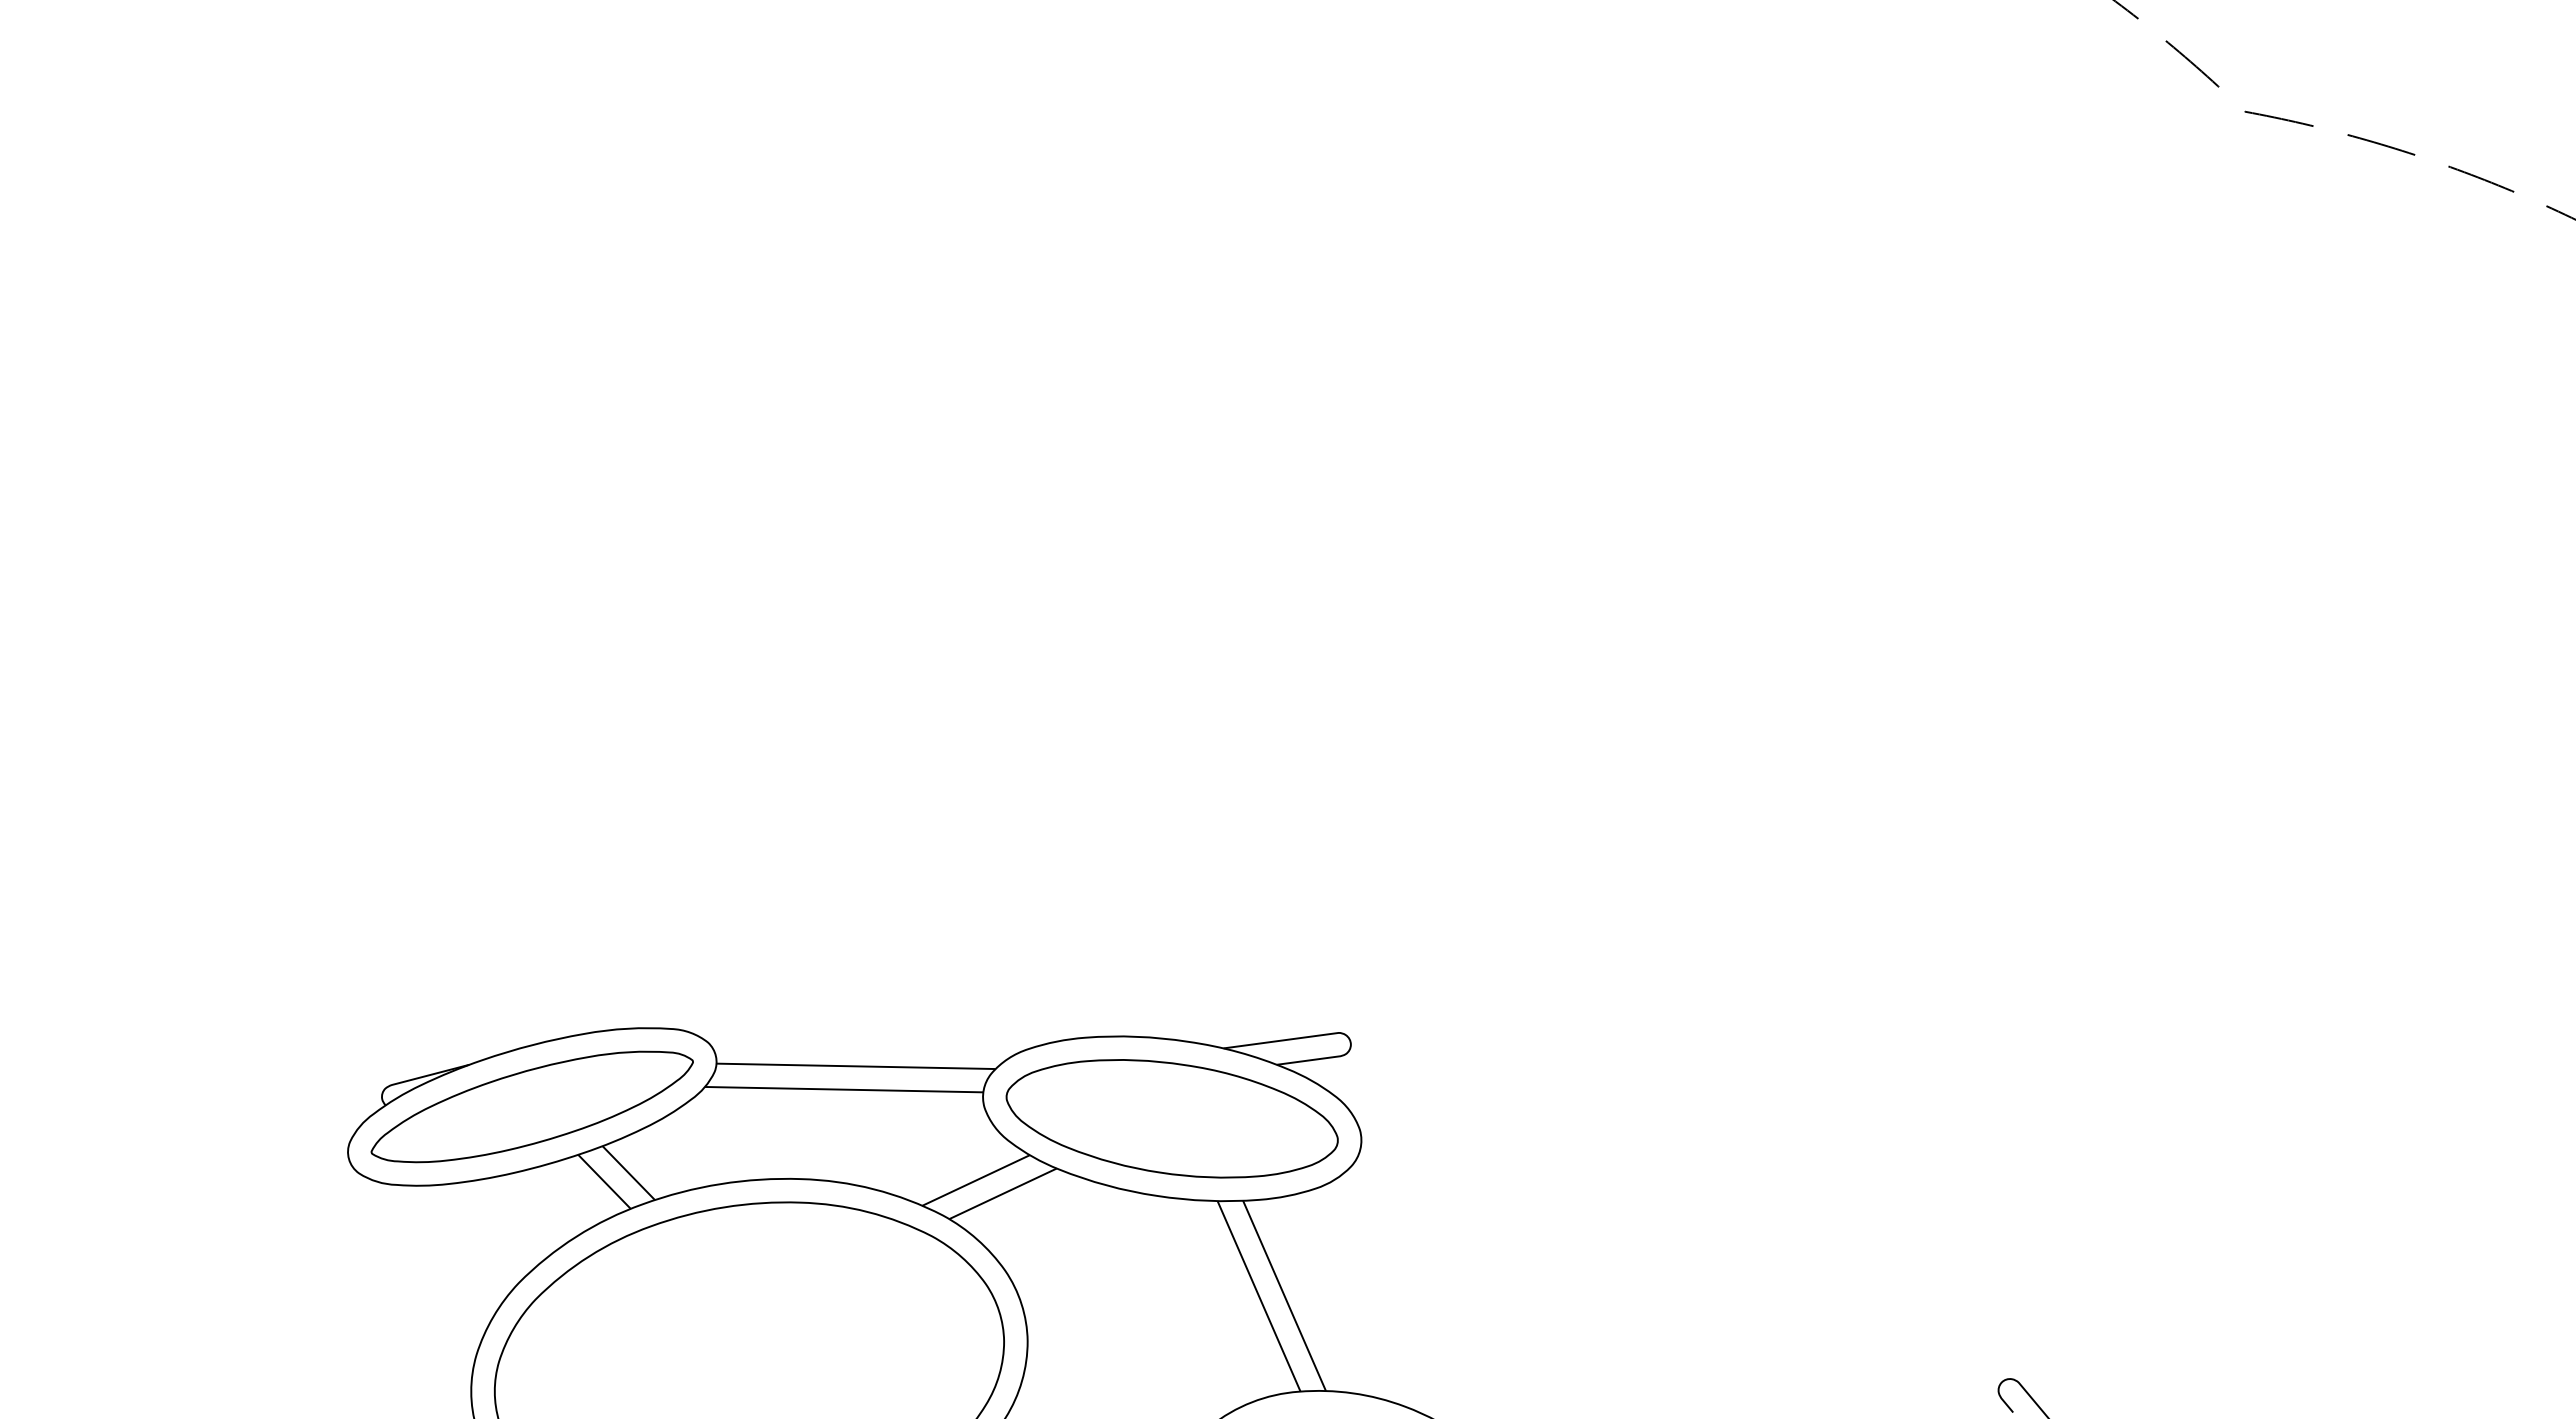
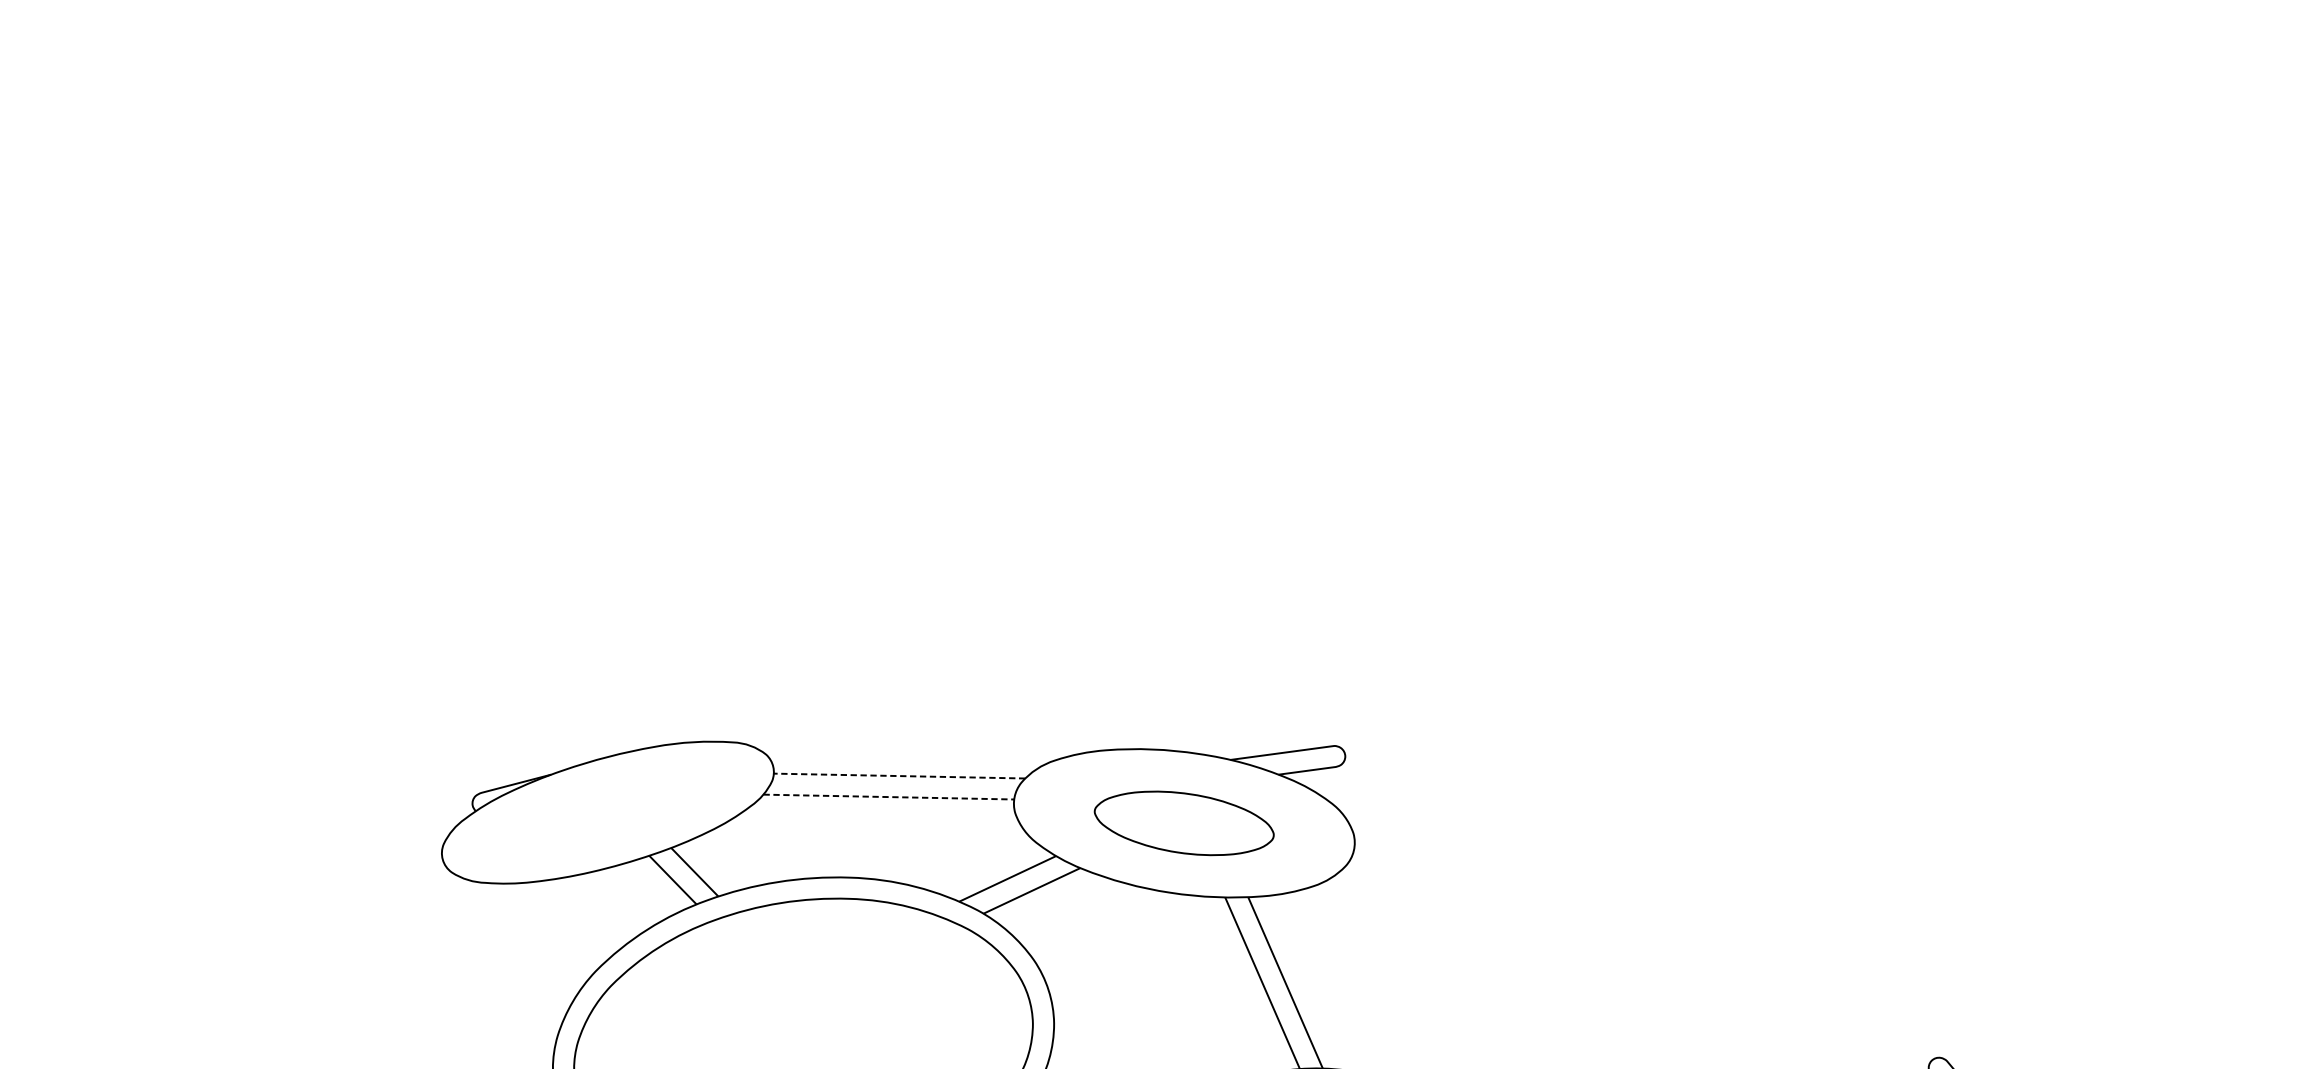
line: (856, 1066) -> (899, 776), solid -> dashed
line: (844, 1089) -> (889, 796), solid -> dashed
part: (531, 1106) -> (607, 812), removed
part: (1171, 1118) -> (1183, 823), size x0.6

